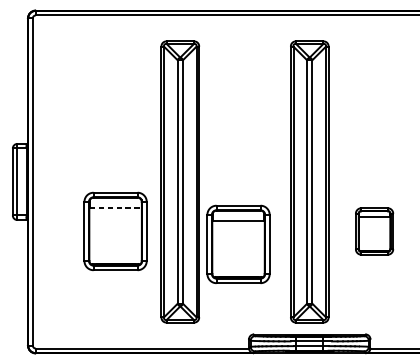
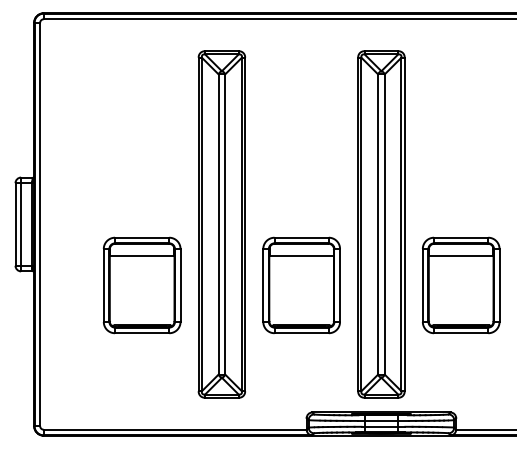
line: (115, 207) -> (142, 256), dashed -> solid
part: (374, 231) -> (461, 285), size x1.67
part: (238, 244) -> (301, 285), moved

